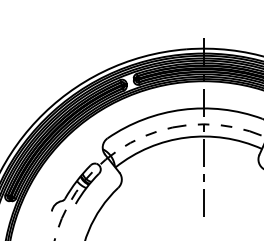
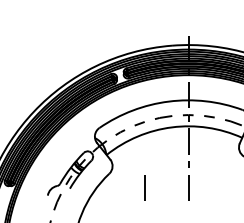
line: (156, 202) -> (144, 187), added

